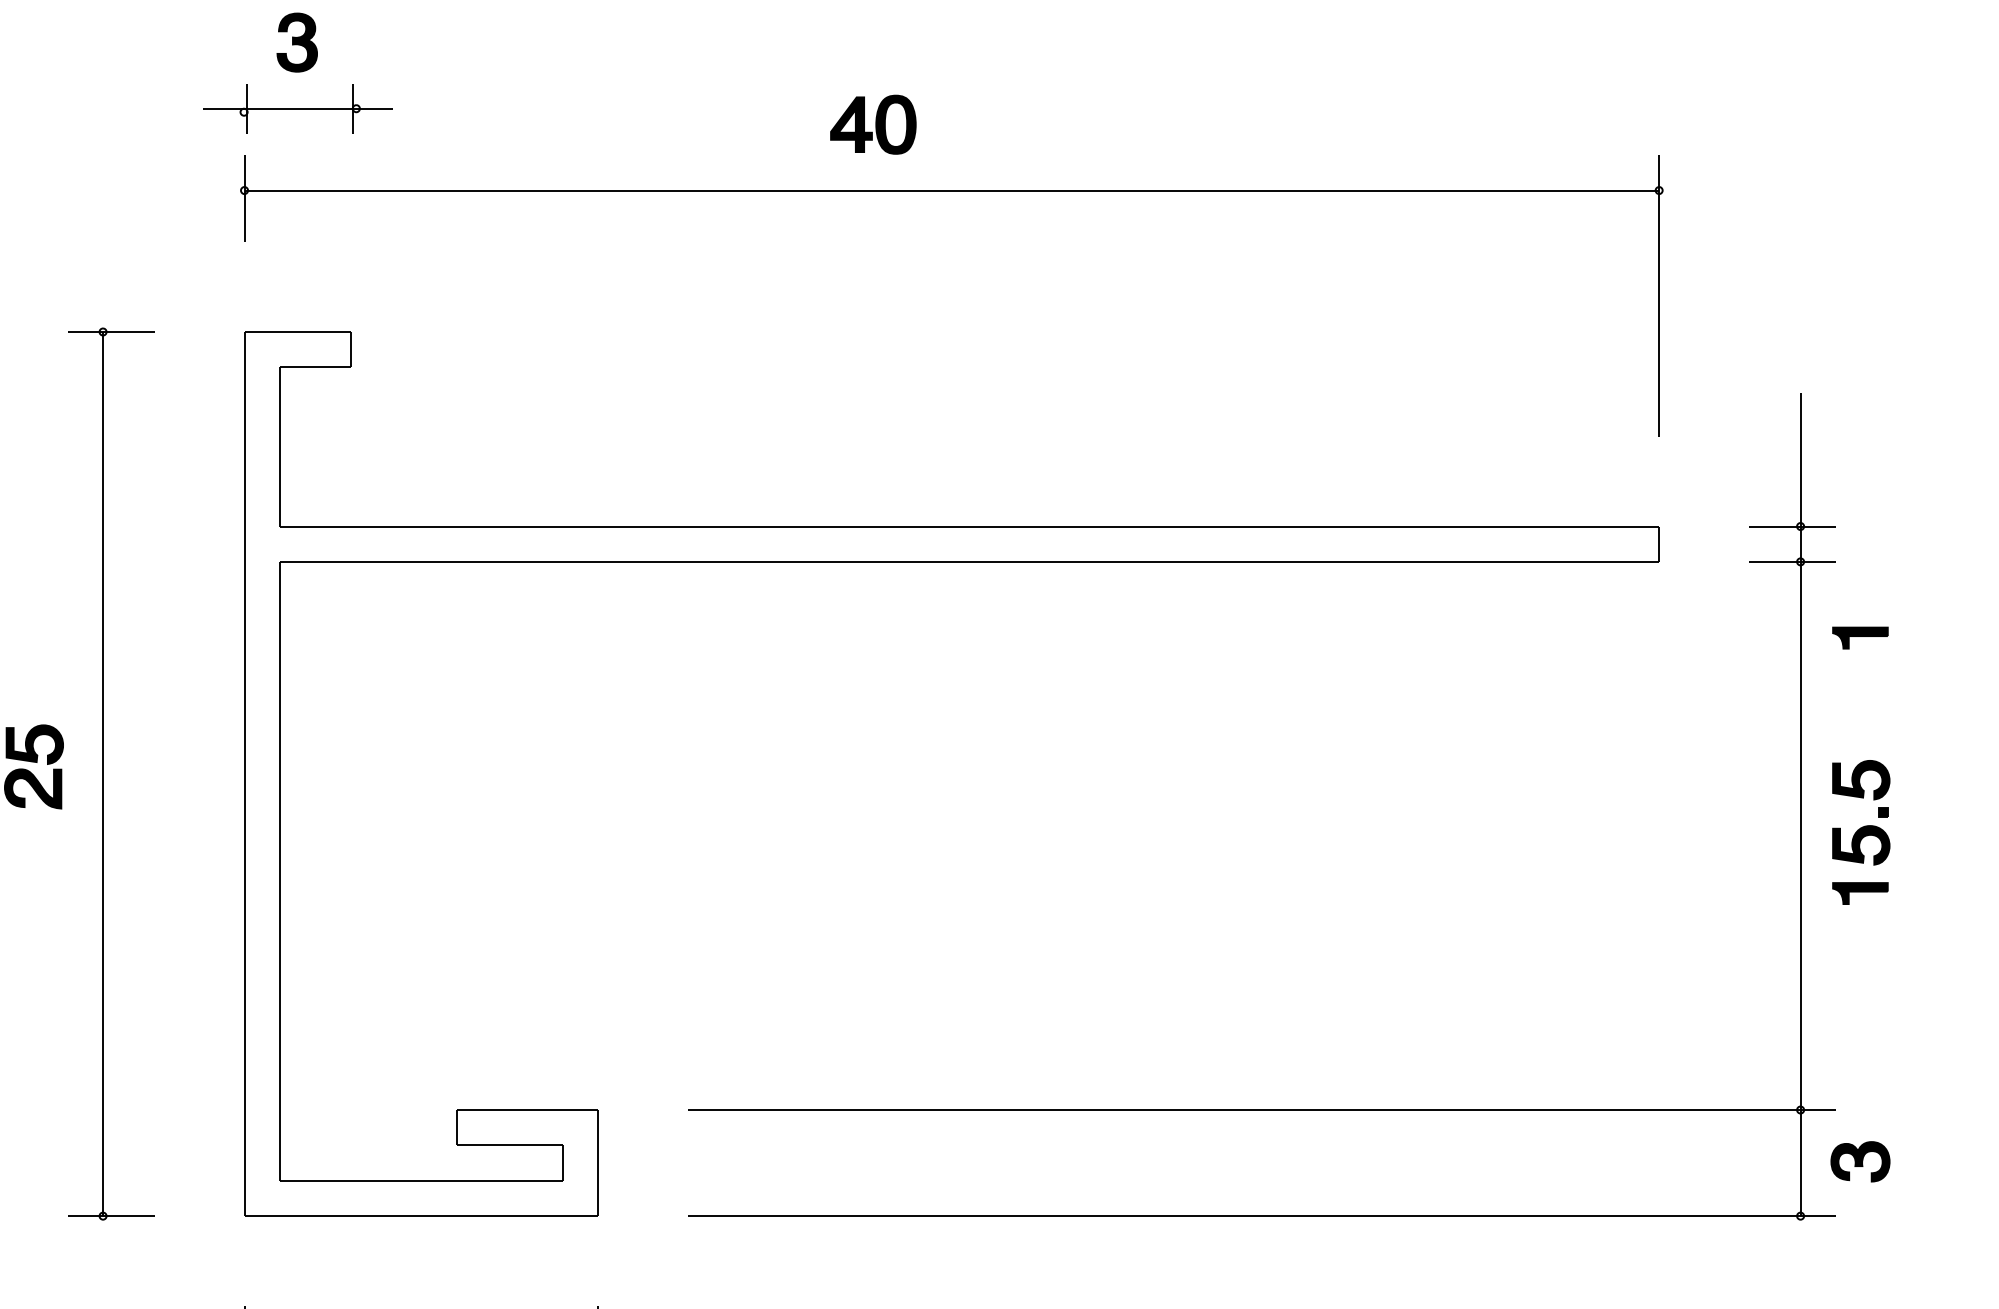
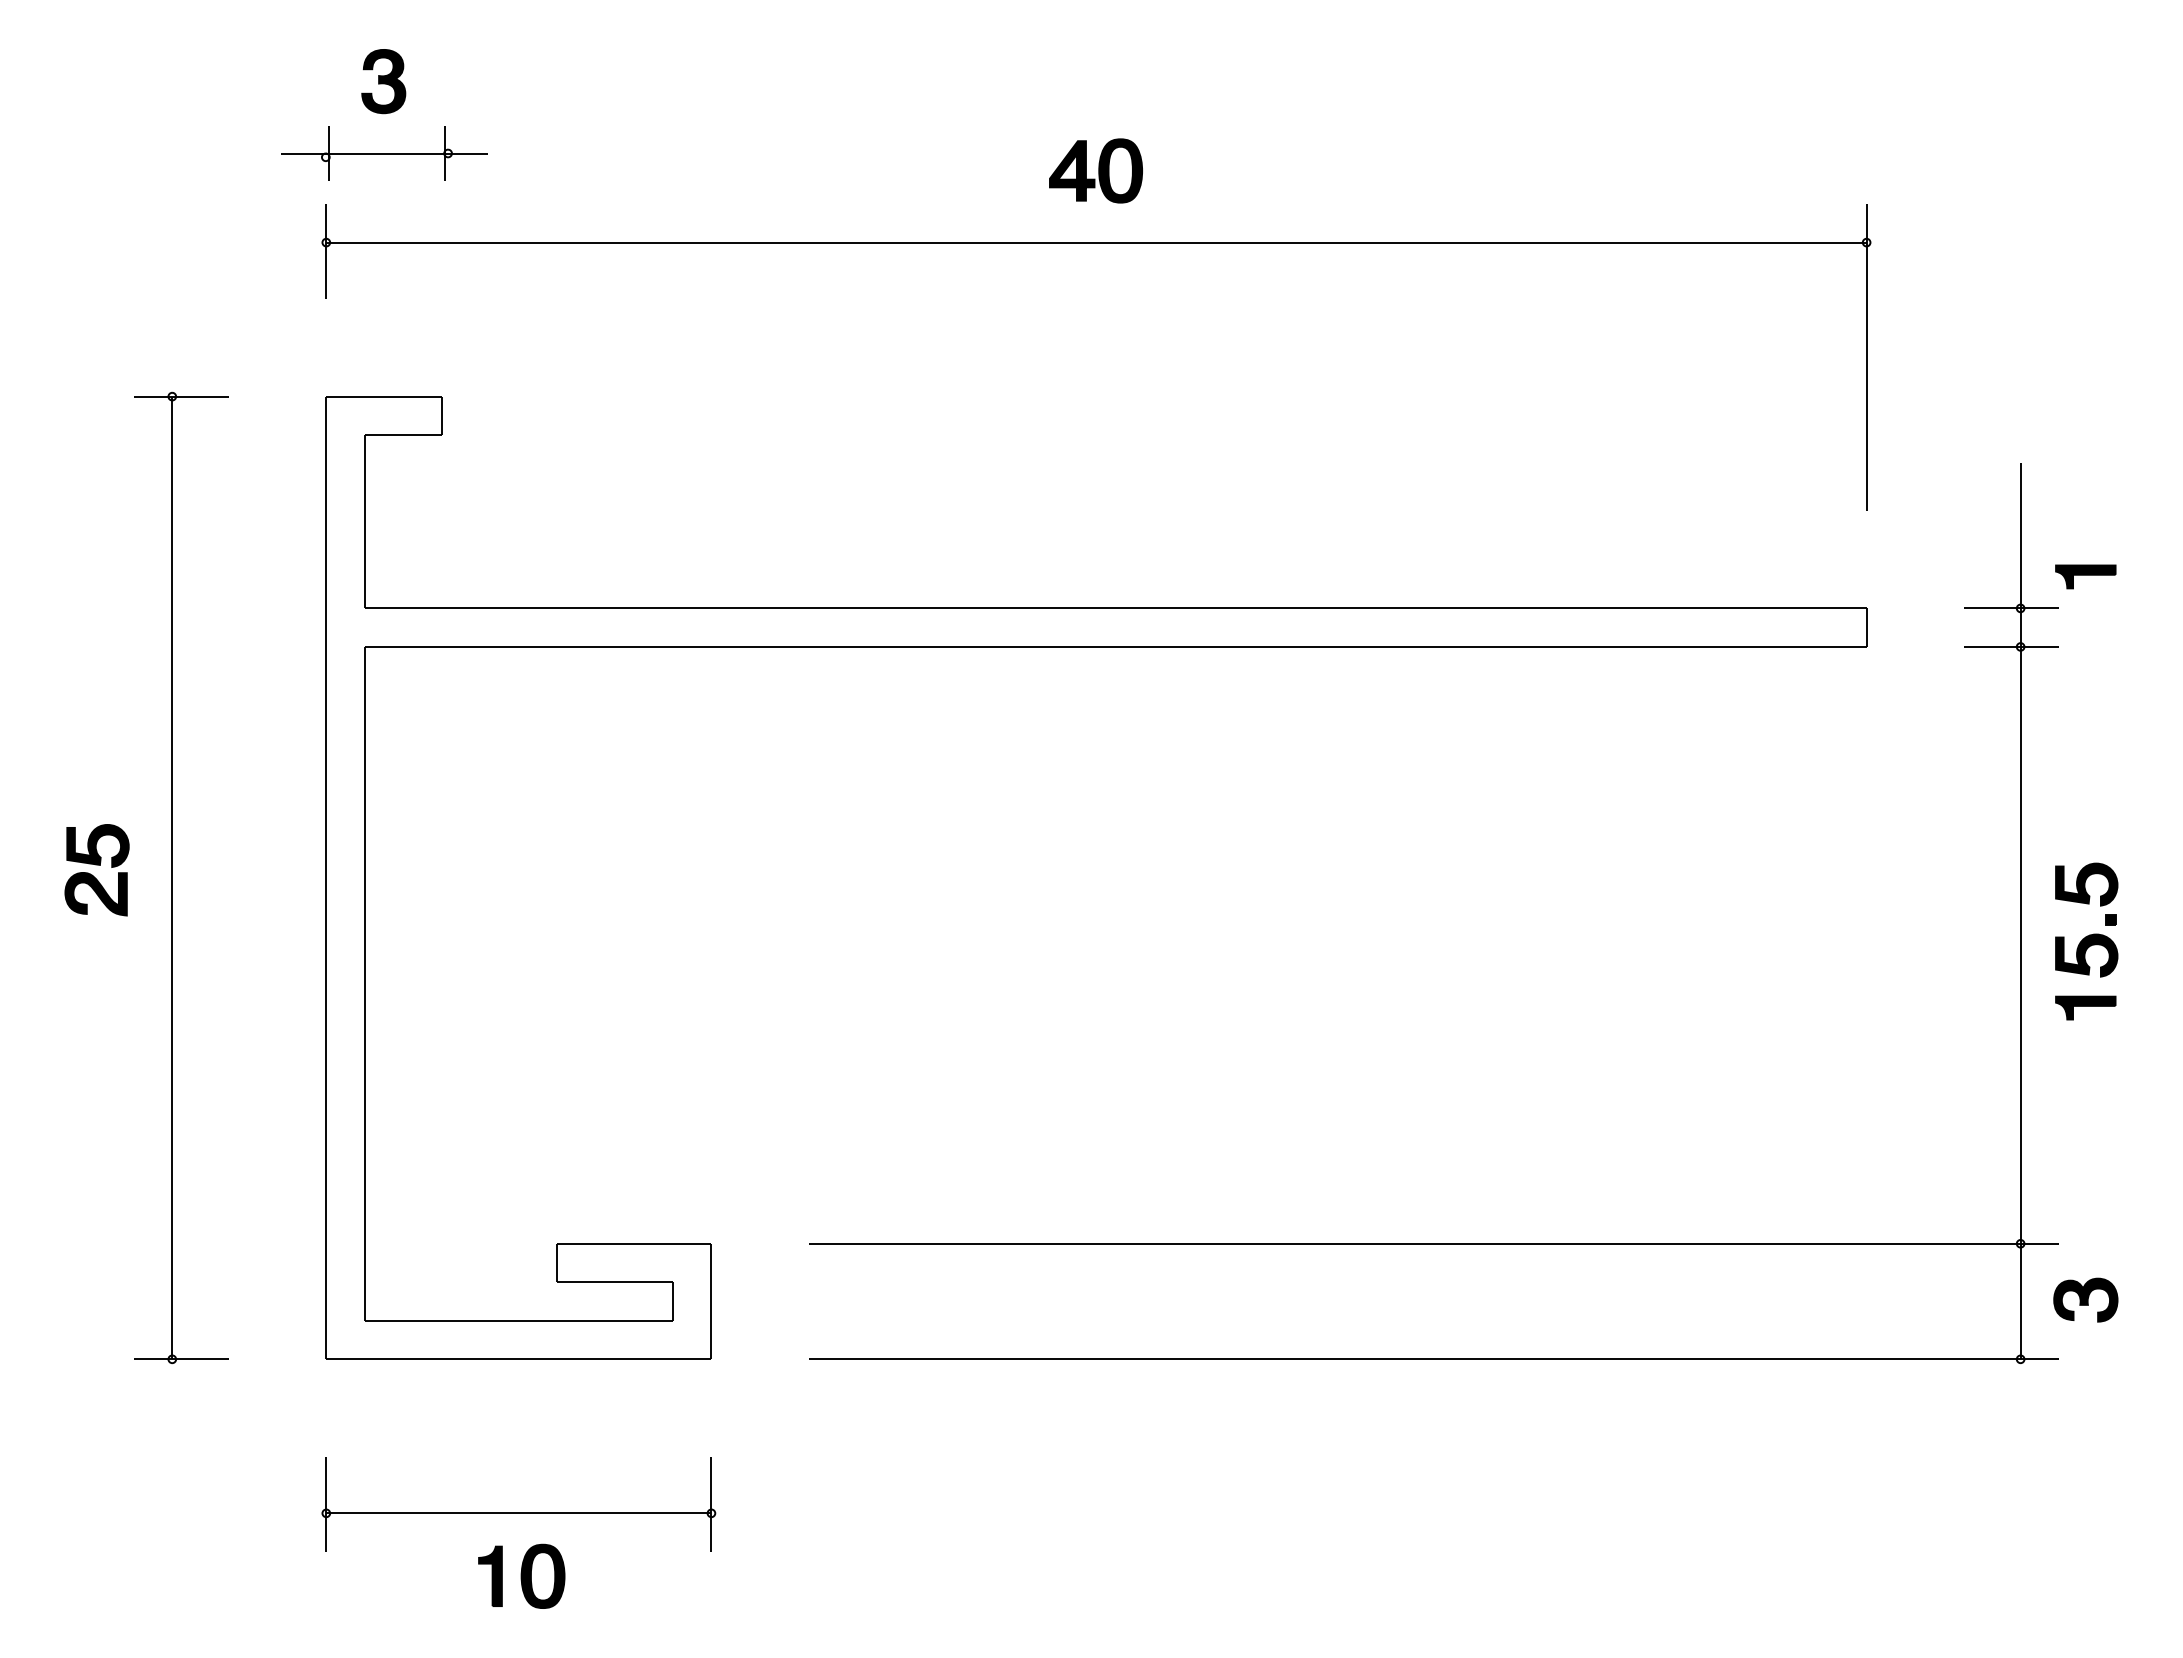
part: (872, 124) -> (1095, 170), moved
part: (1860, 637) -> (2085, 576), moved

